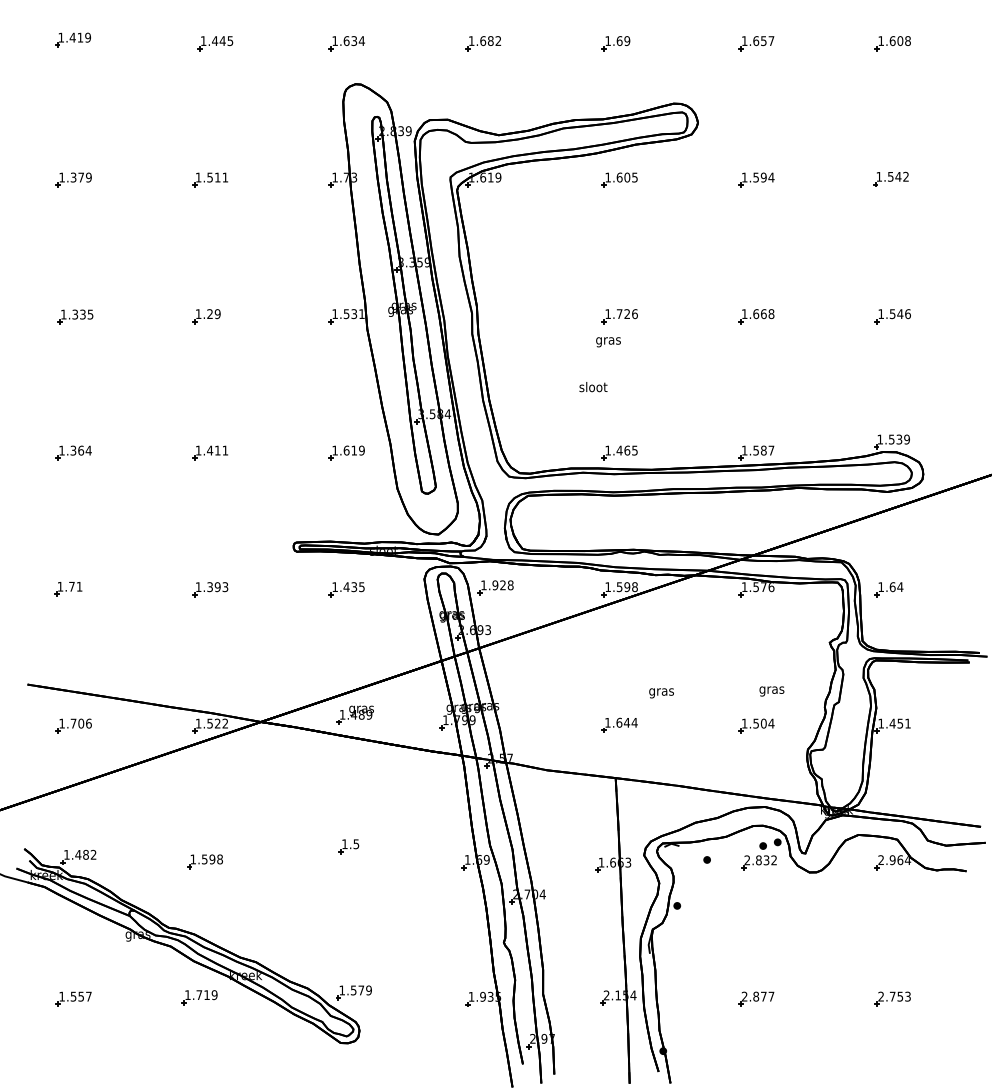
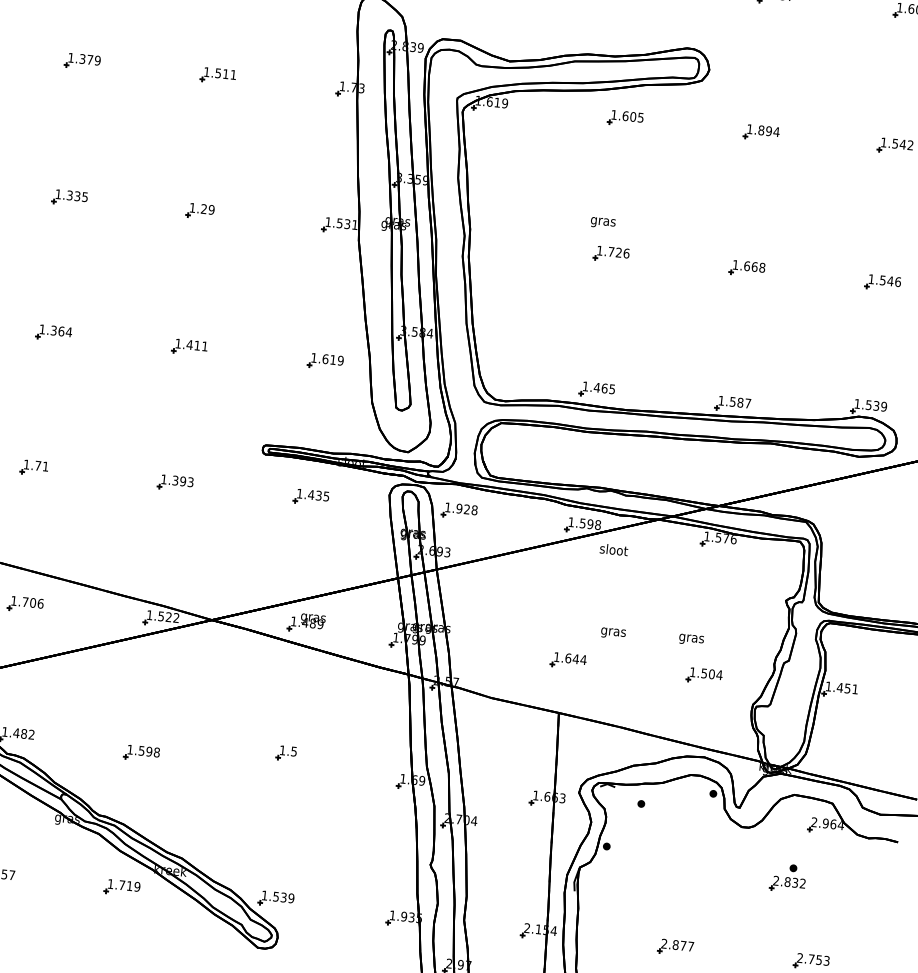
text: (756, 177) -> (761, 130), 1.594 -> 1.894
text: (608, 342) -> (603, 223), moved
text: (593, 387) -> (614, 550), moved
part: (888, 589) -> (849, 553), removed
text: (771, 691) -> (691, 639), moved
part: (758, 856) -> (787, 878), moved
text: (361, 990) -> (283, 897), 1.579 -> 1.539

